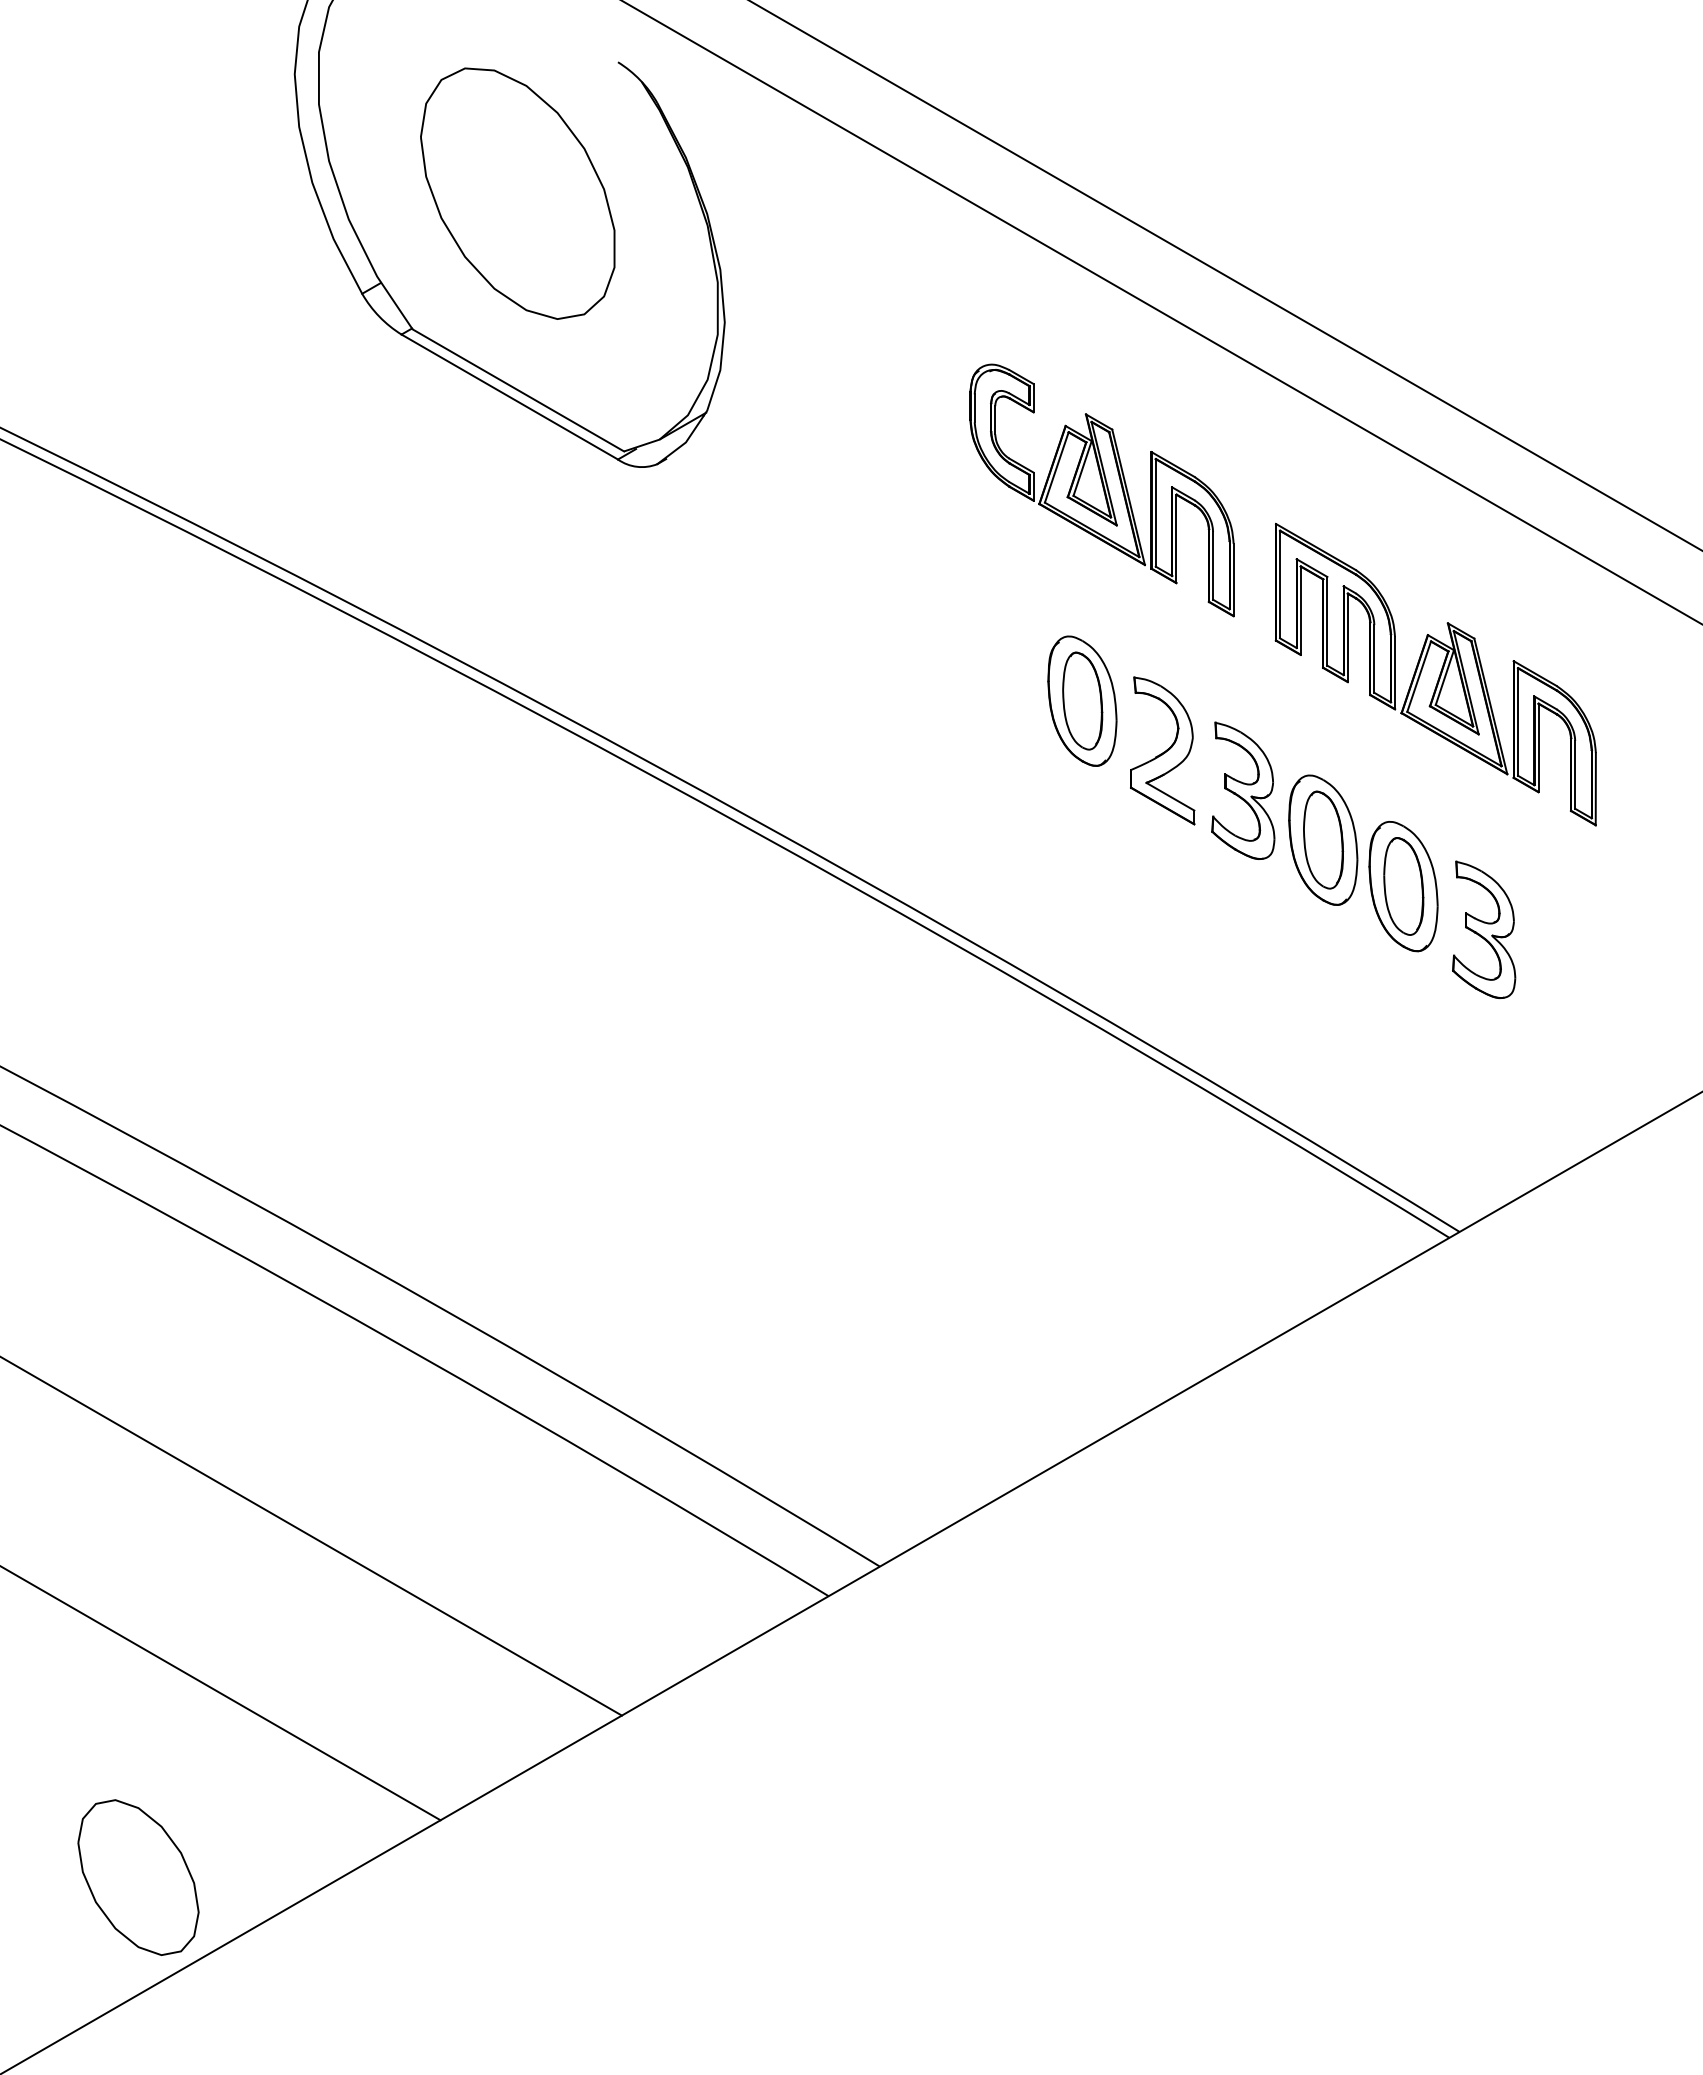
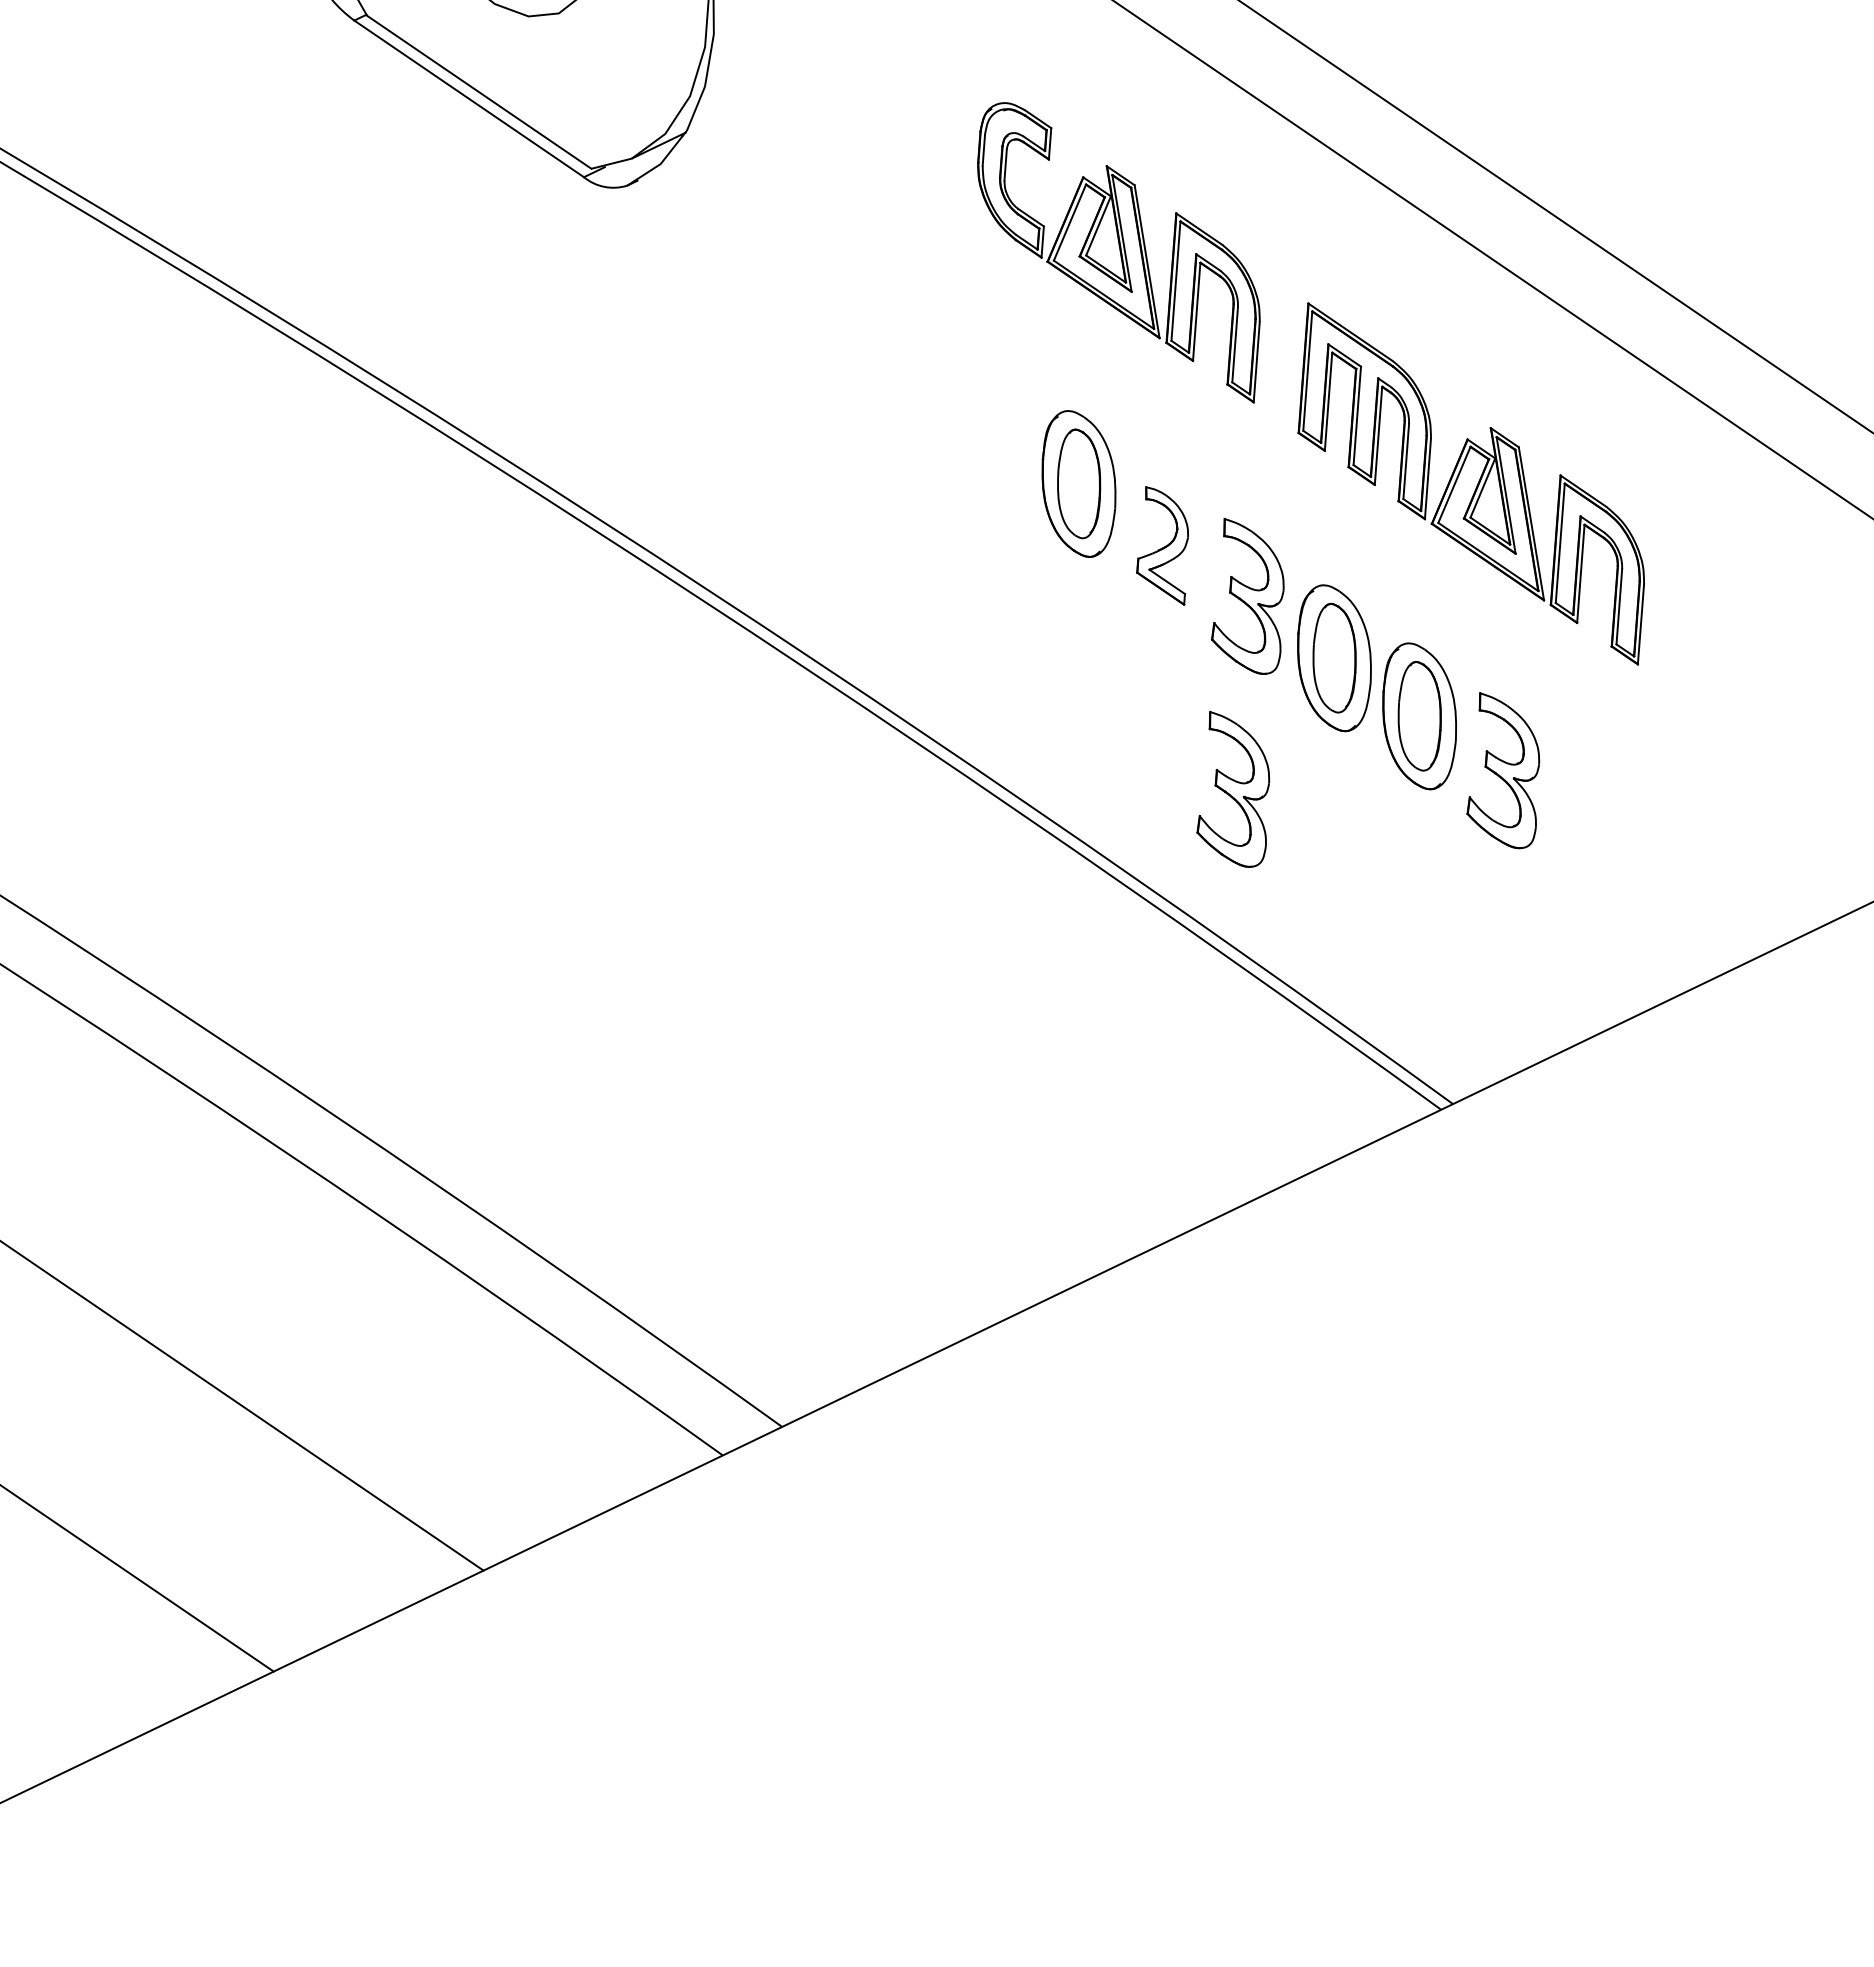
part: (1162, 750) -> (1163, 545), size x0.7
part: (1243, 964) -> (1235, 789), added

